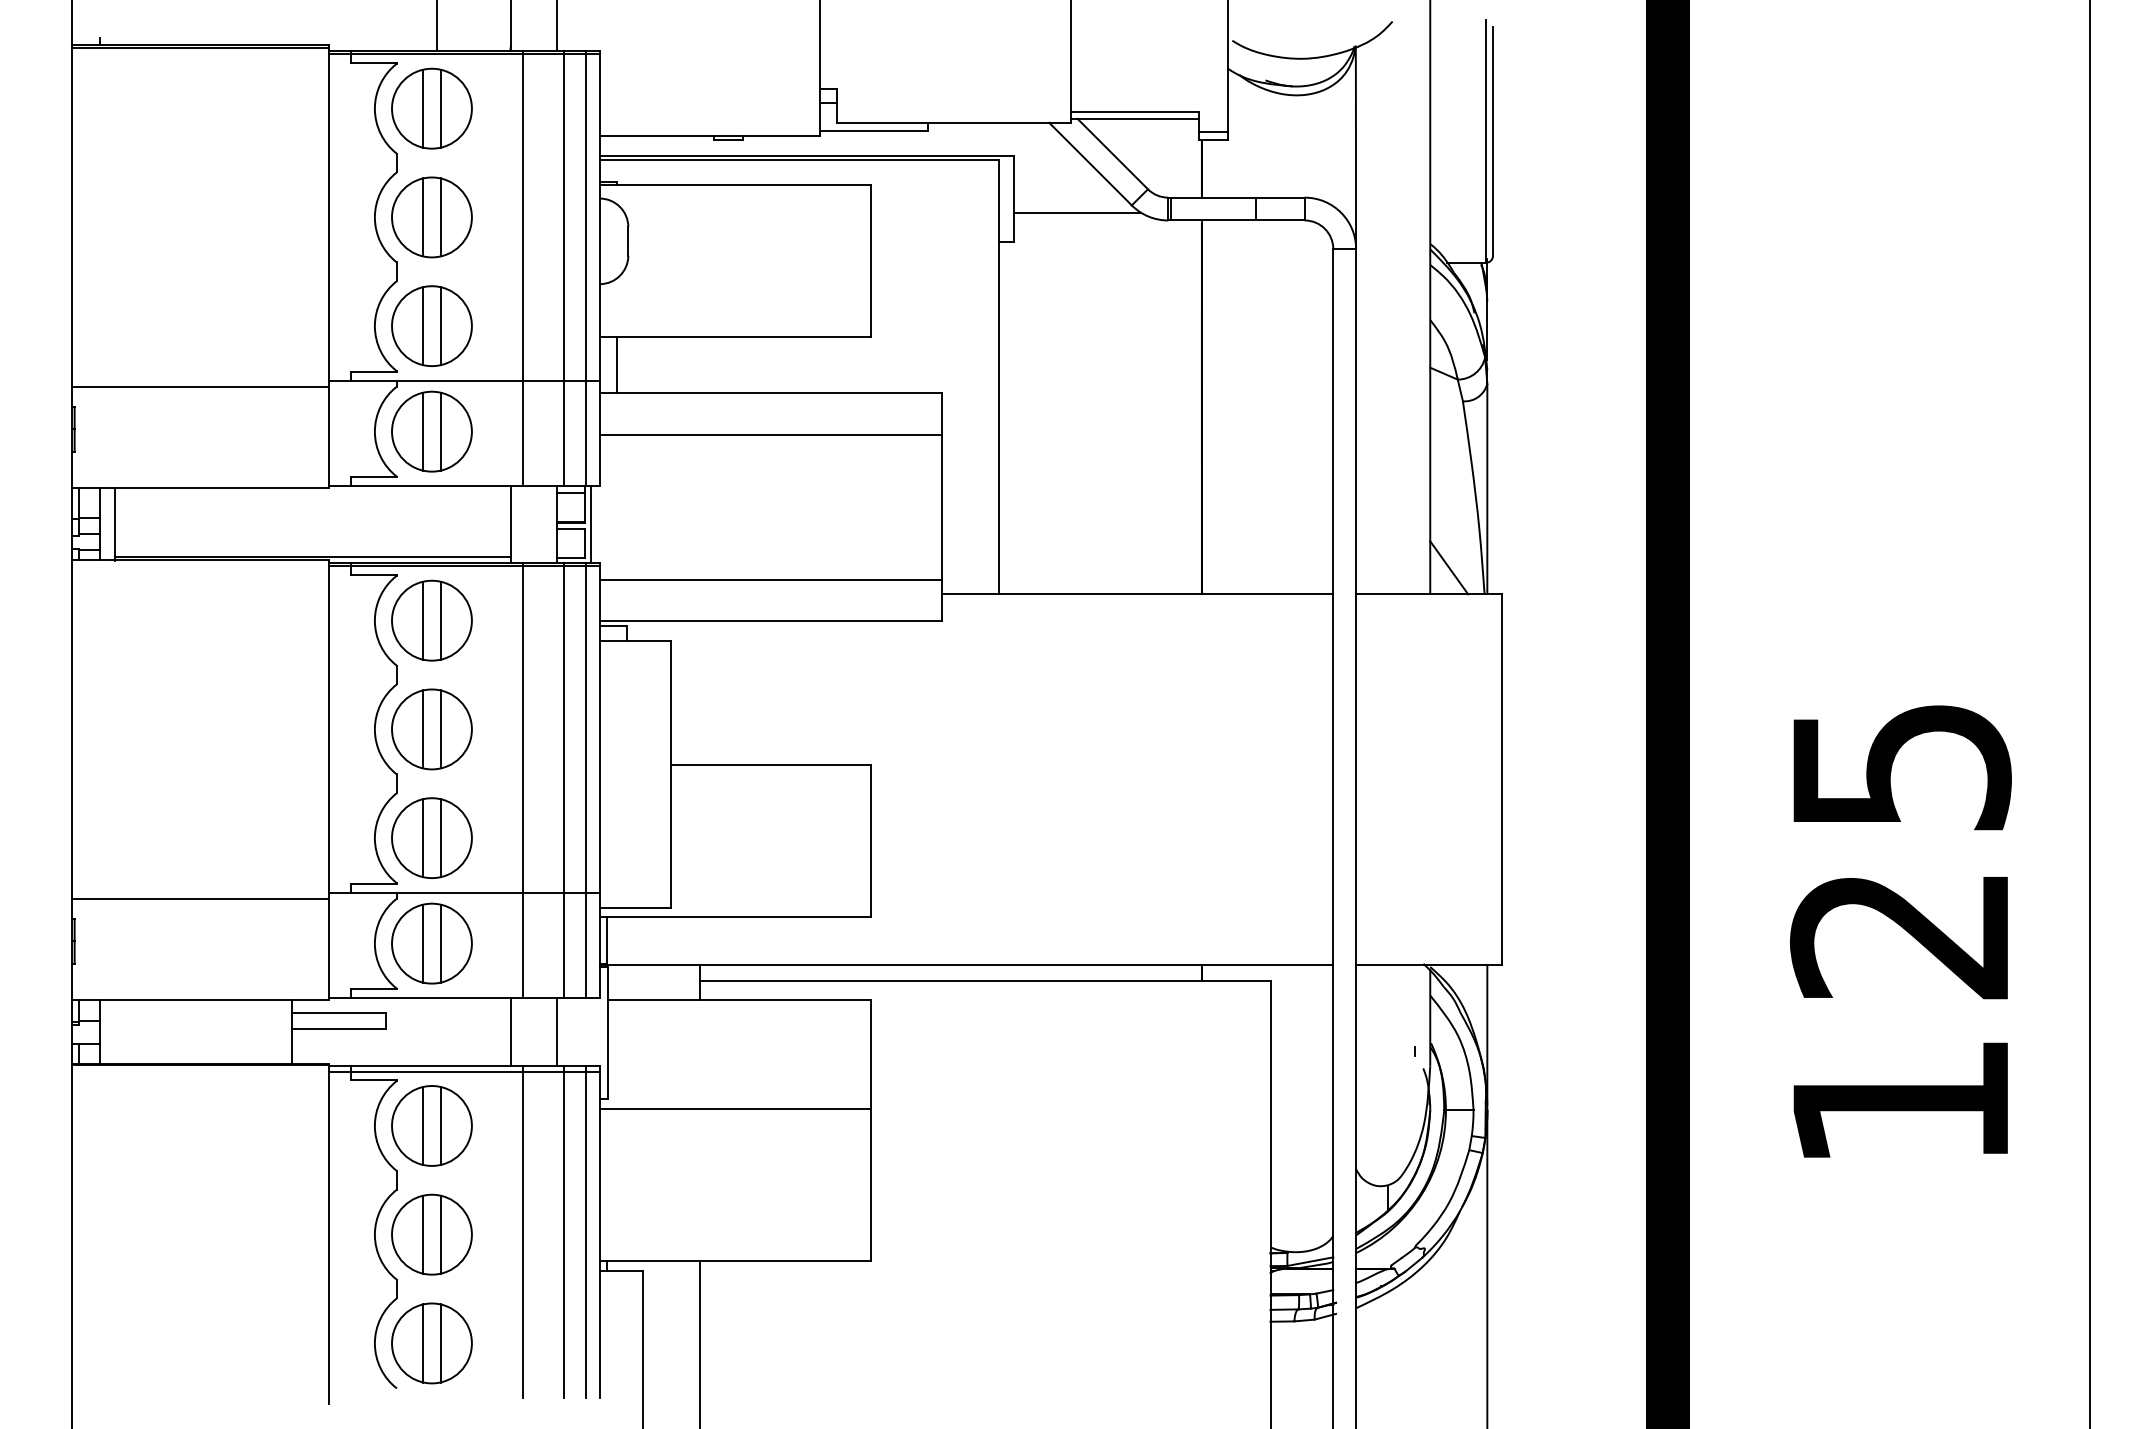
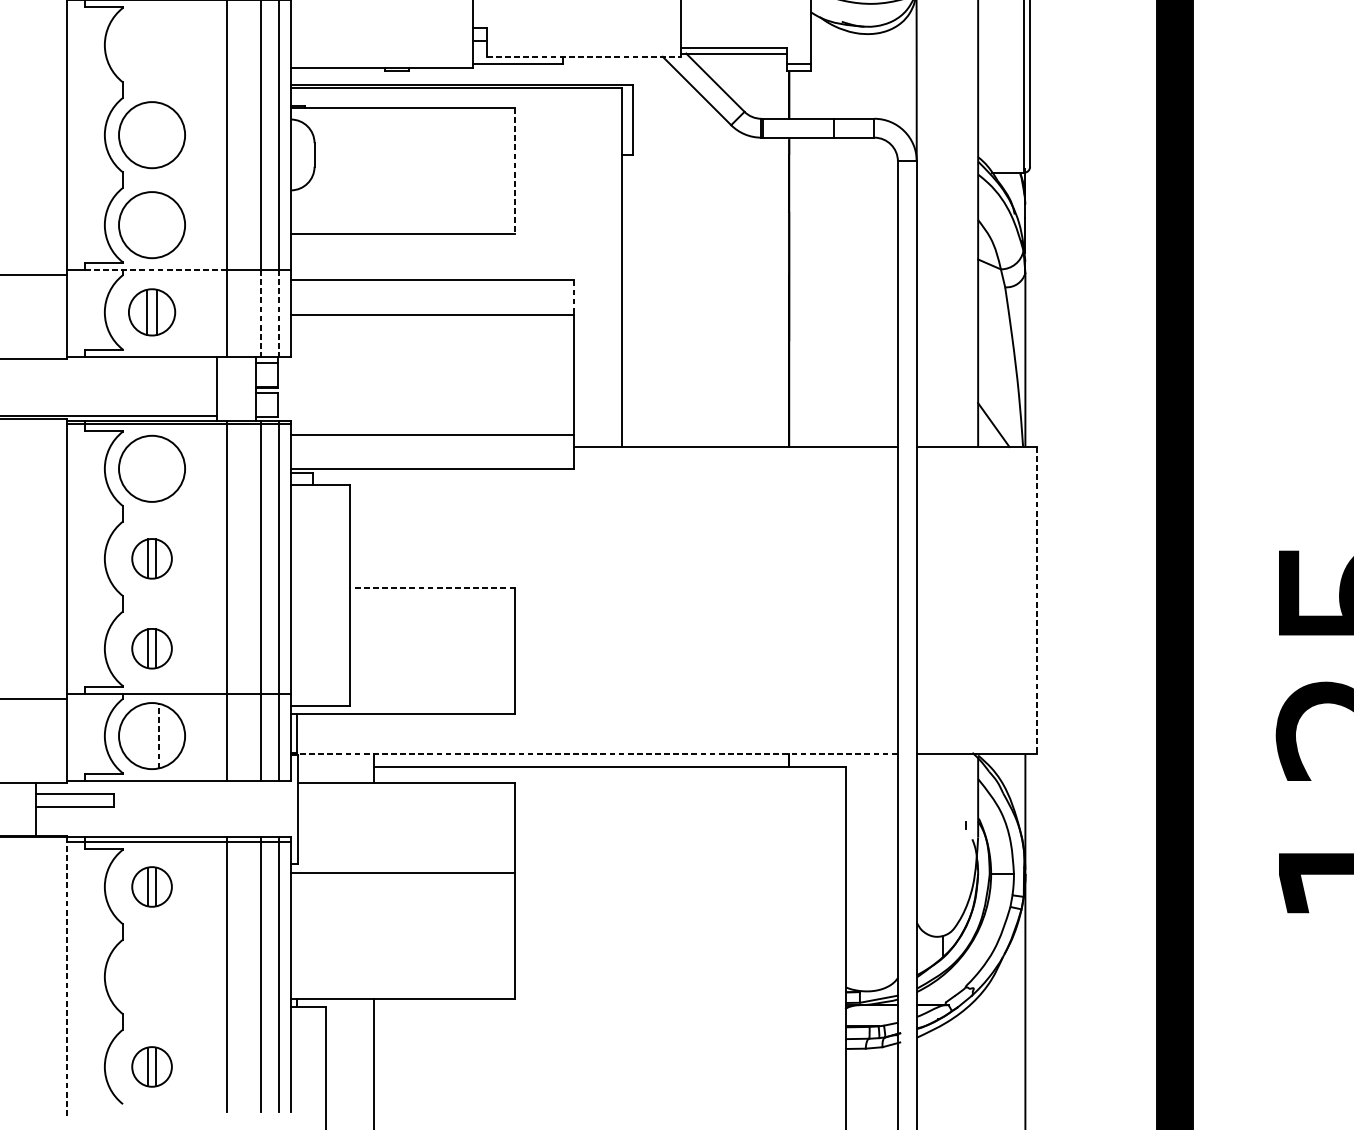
part: (431, 108) -> (151, 45), removed
line: (954, 122) -> (584, 56), solid -> dashed
line: (1077, 212) -> (686, 131), removed
line: (423, 217) -> (145, 135), removed
line: (440, 217) -> (159, 135), removed
line: (870, 261) -> (514, 171), solid -> dashed
line: (423, 326) -> (145, 225), removed
line: (440, 326) -> (159, 225), removed
line: (616, 364) -> (304, 256), removed
line: (437, 380) -> (156, 270), solid -> dashed
line: (942, 413) -> (574, 297), solid -> dashed
part: (431, 431) -> (151, 312), size x0.7
line: (564, 433) -> (261, 313), solid -> dashed
line: (585, 433) -> (279, 313), solid -> dashed
line: (591, 524) -> (284, 389), removed
line: (423, 620) -> (145, 468), removed
line: (440, 620) -> (159, 468), removed
part: (431, 729) -> (151, 558), size x0.6
line: (771, 764) -> (433, 587), solid -> dashed
line: (1501, 779) -> (1037, 600), solid -> dashed
part: (431, 837) -> (151, 648), size x0.6
line: (423, 943) -> (145, 735), removed
line: (440, 943) -> (159, 735), solid -> dashed
line: (966, 965) -> (594, 754), solid -> dashed
line: (510, 1032) -> (217, 809), removed
line: (556, 1032) -> (255, 809), removed
part: (431, 1125) -> (151, 886), size x0.6
part: (431, 1234) -> (151, 976), removed
line: (328, 1235) -> (66, 977), solid -> dashed
part: (431, 1343) -> (151, 1066), size x0.6

